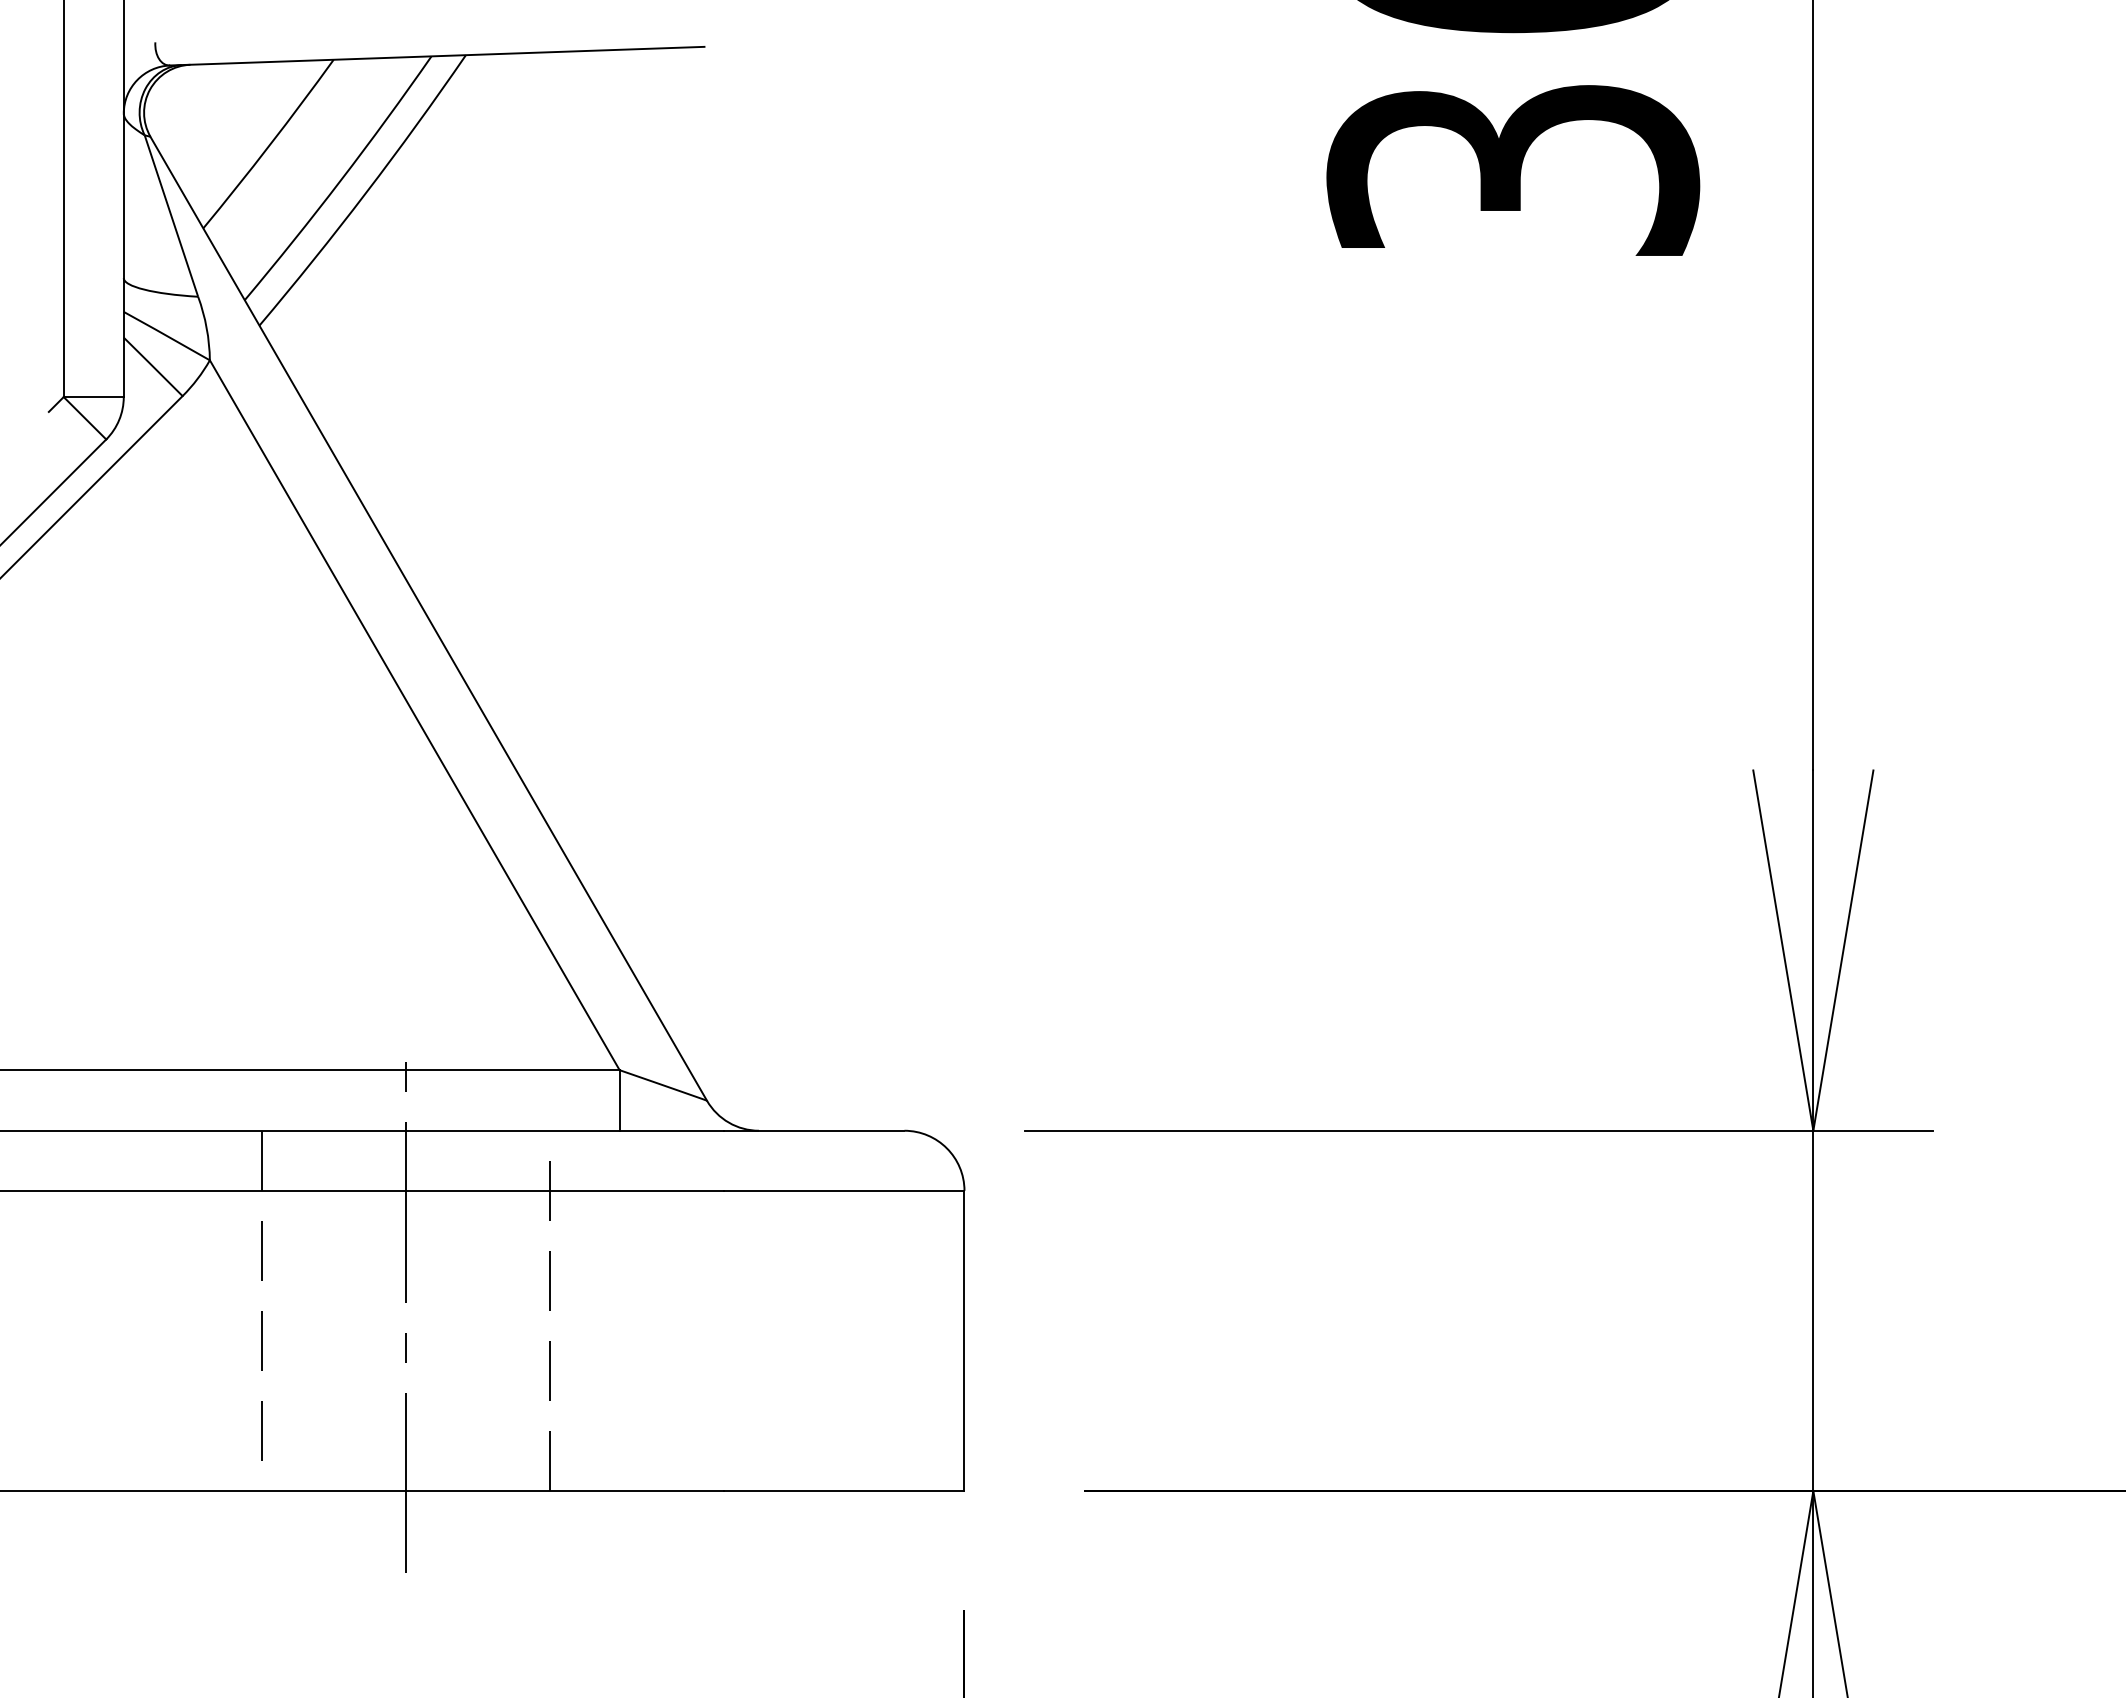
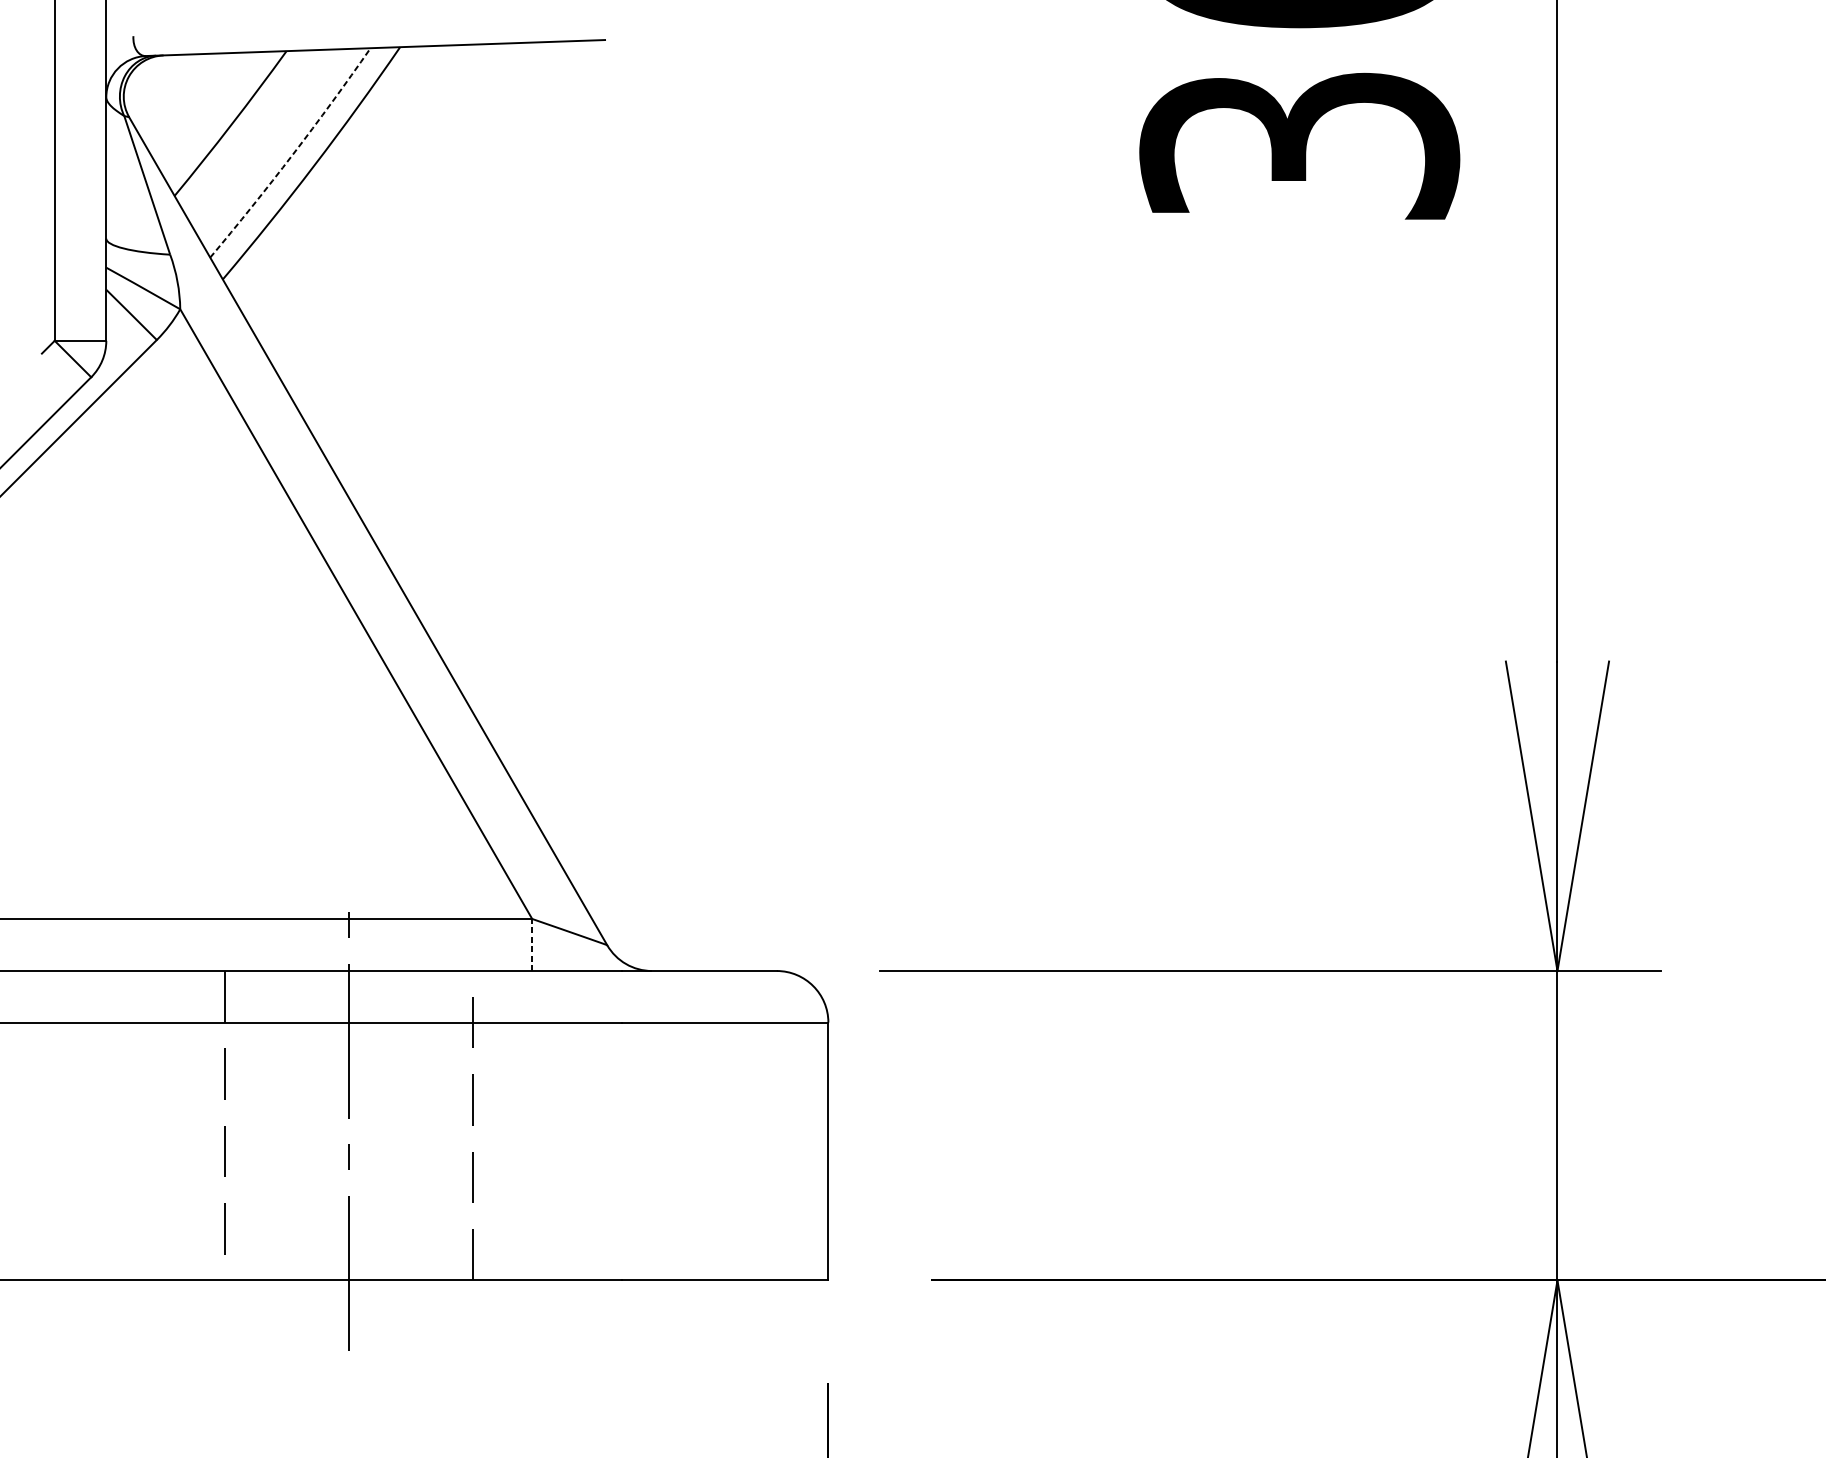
arc: (340, 180) -> (292, 154), solid -> dashed
line: (619, 1100) -> (532, 945), solid -> dashed

